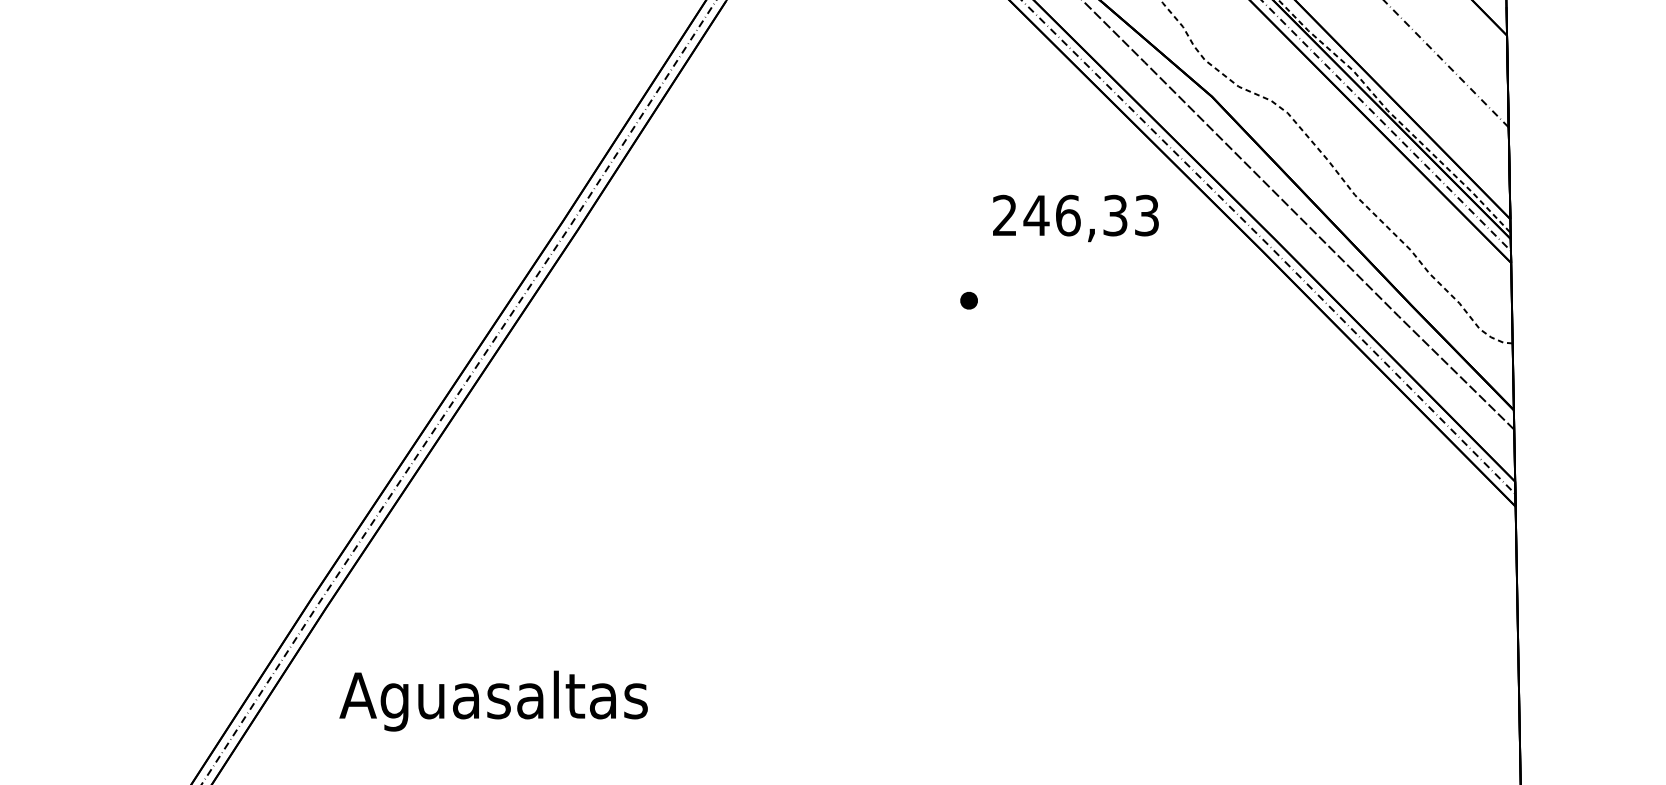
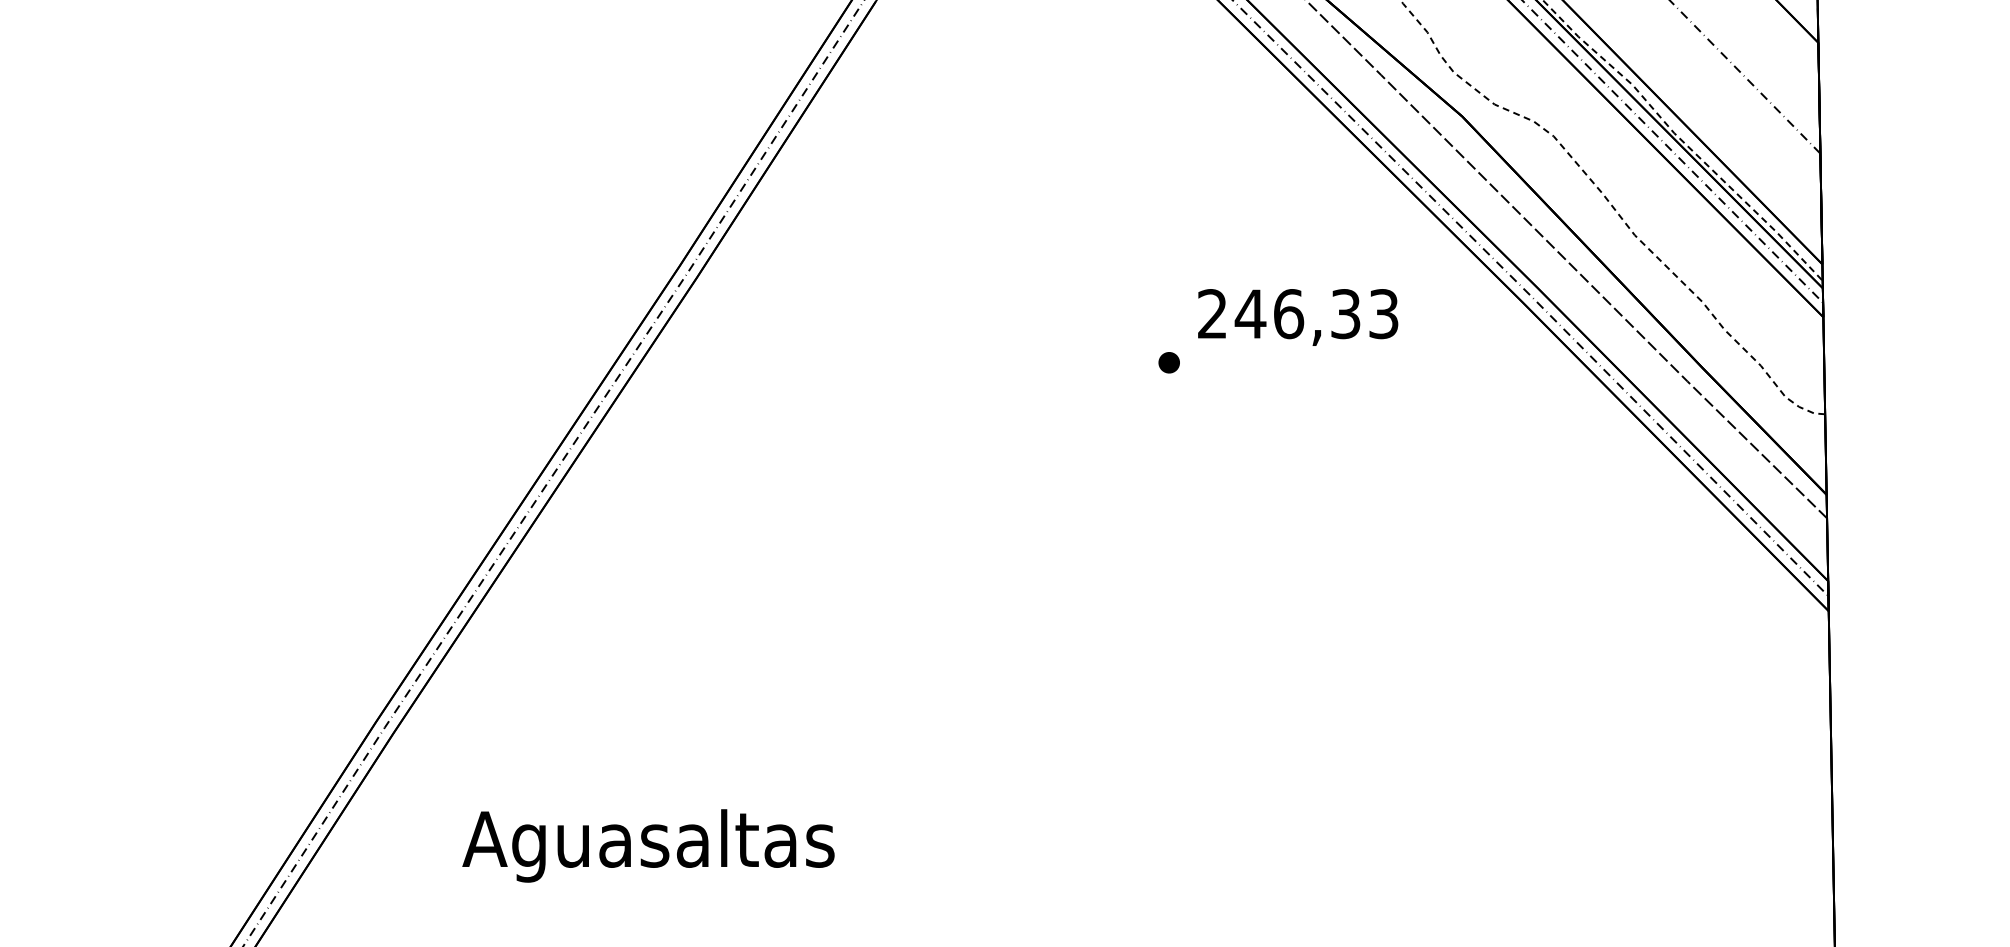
text: (1076, 218) -> (1298, 317), moved
text: (493, 700) -> (648, 845), moved

